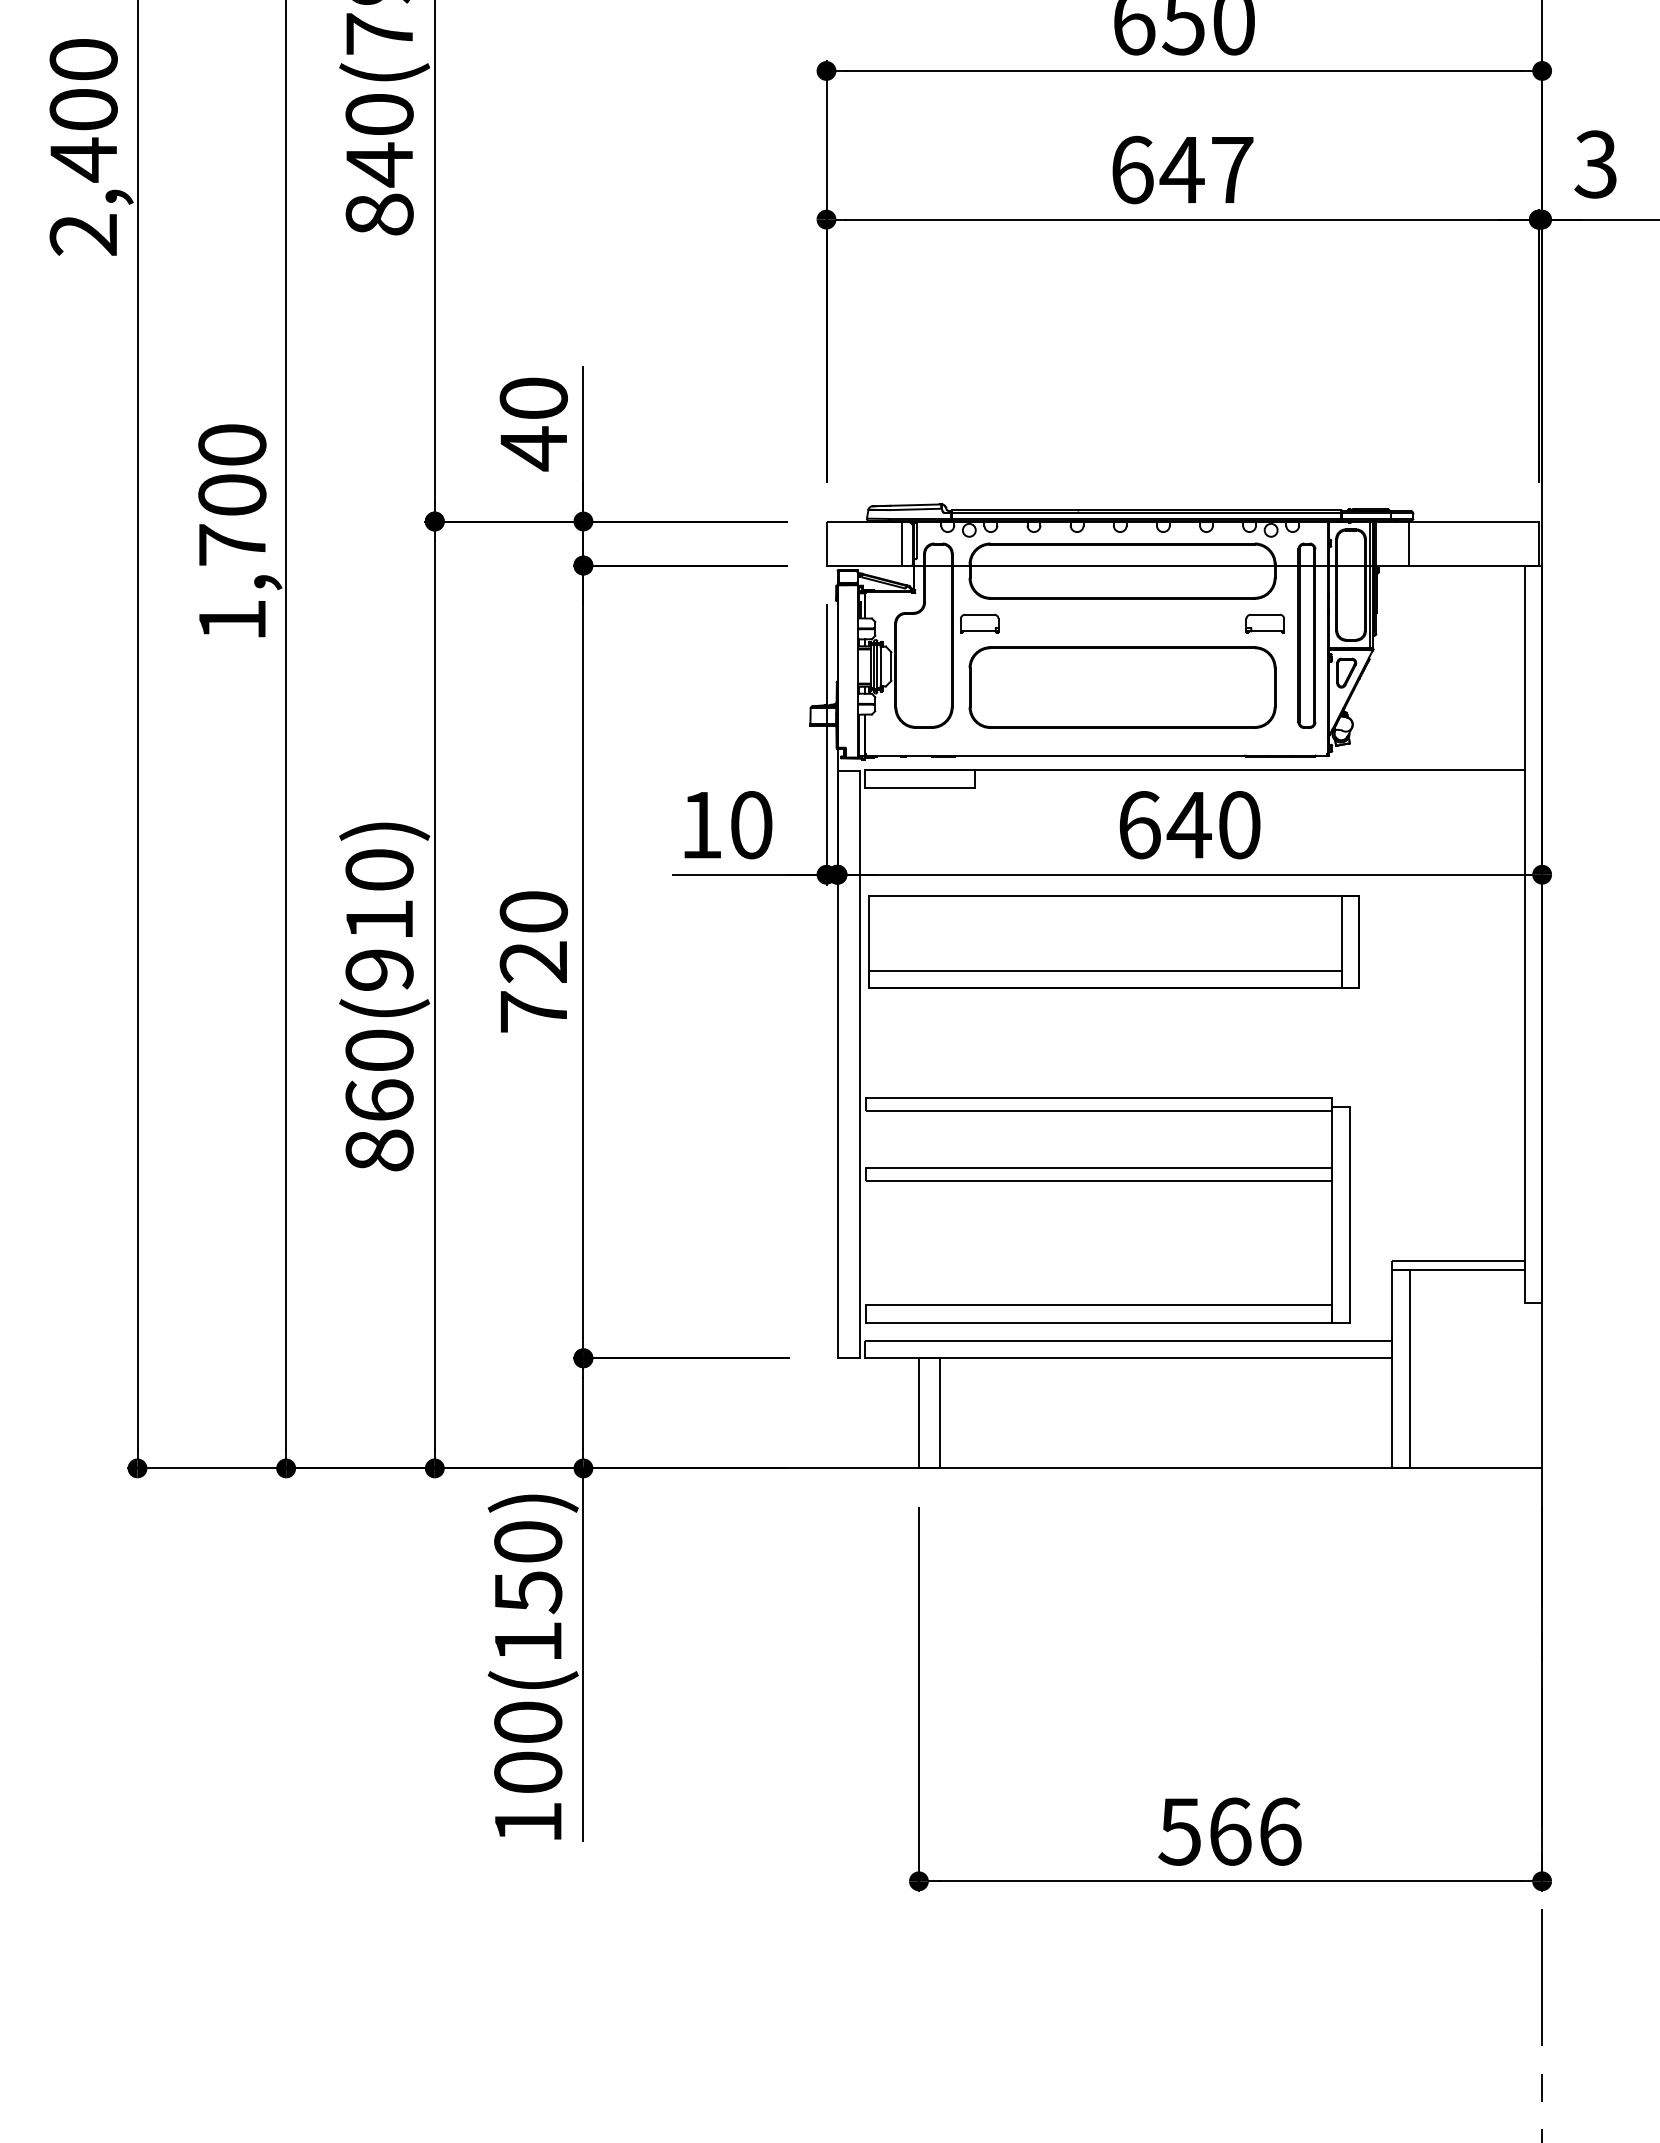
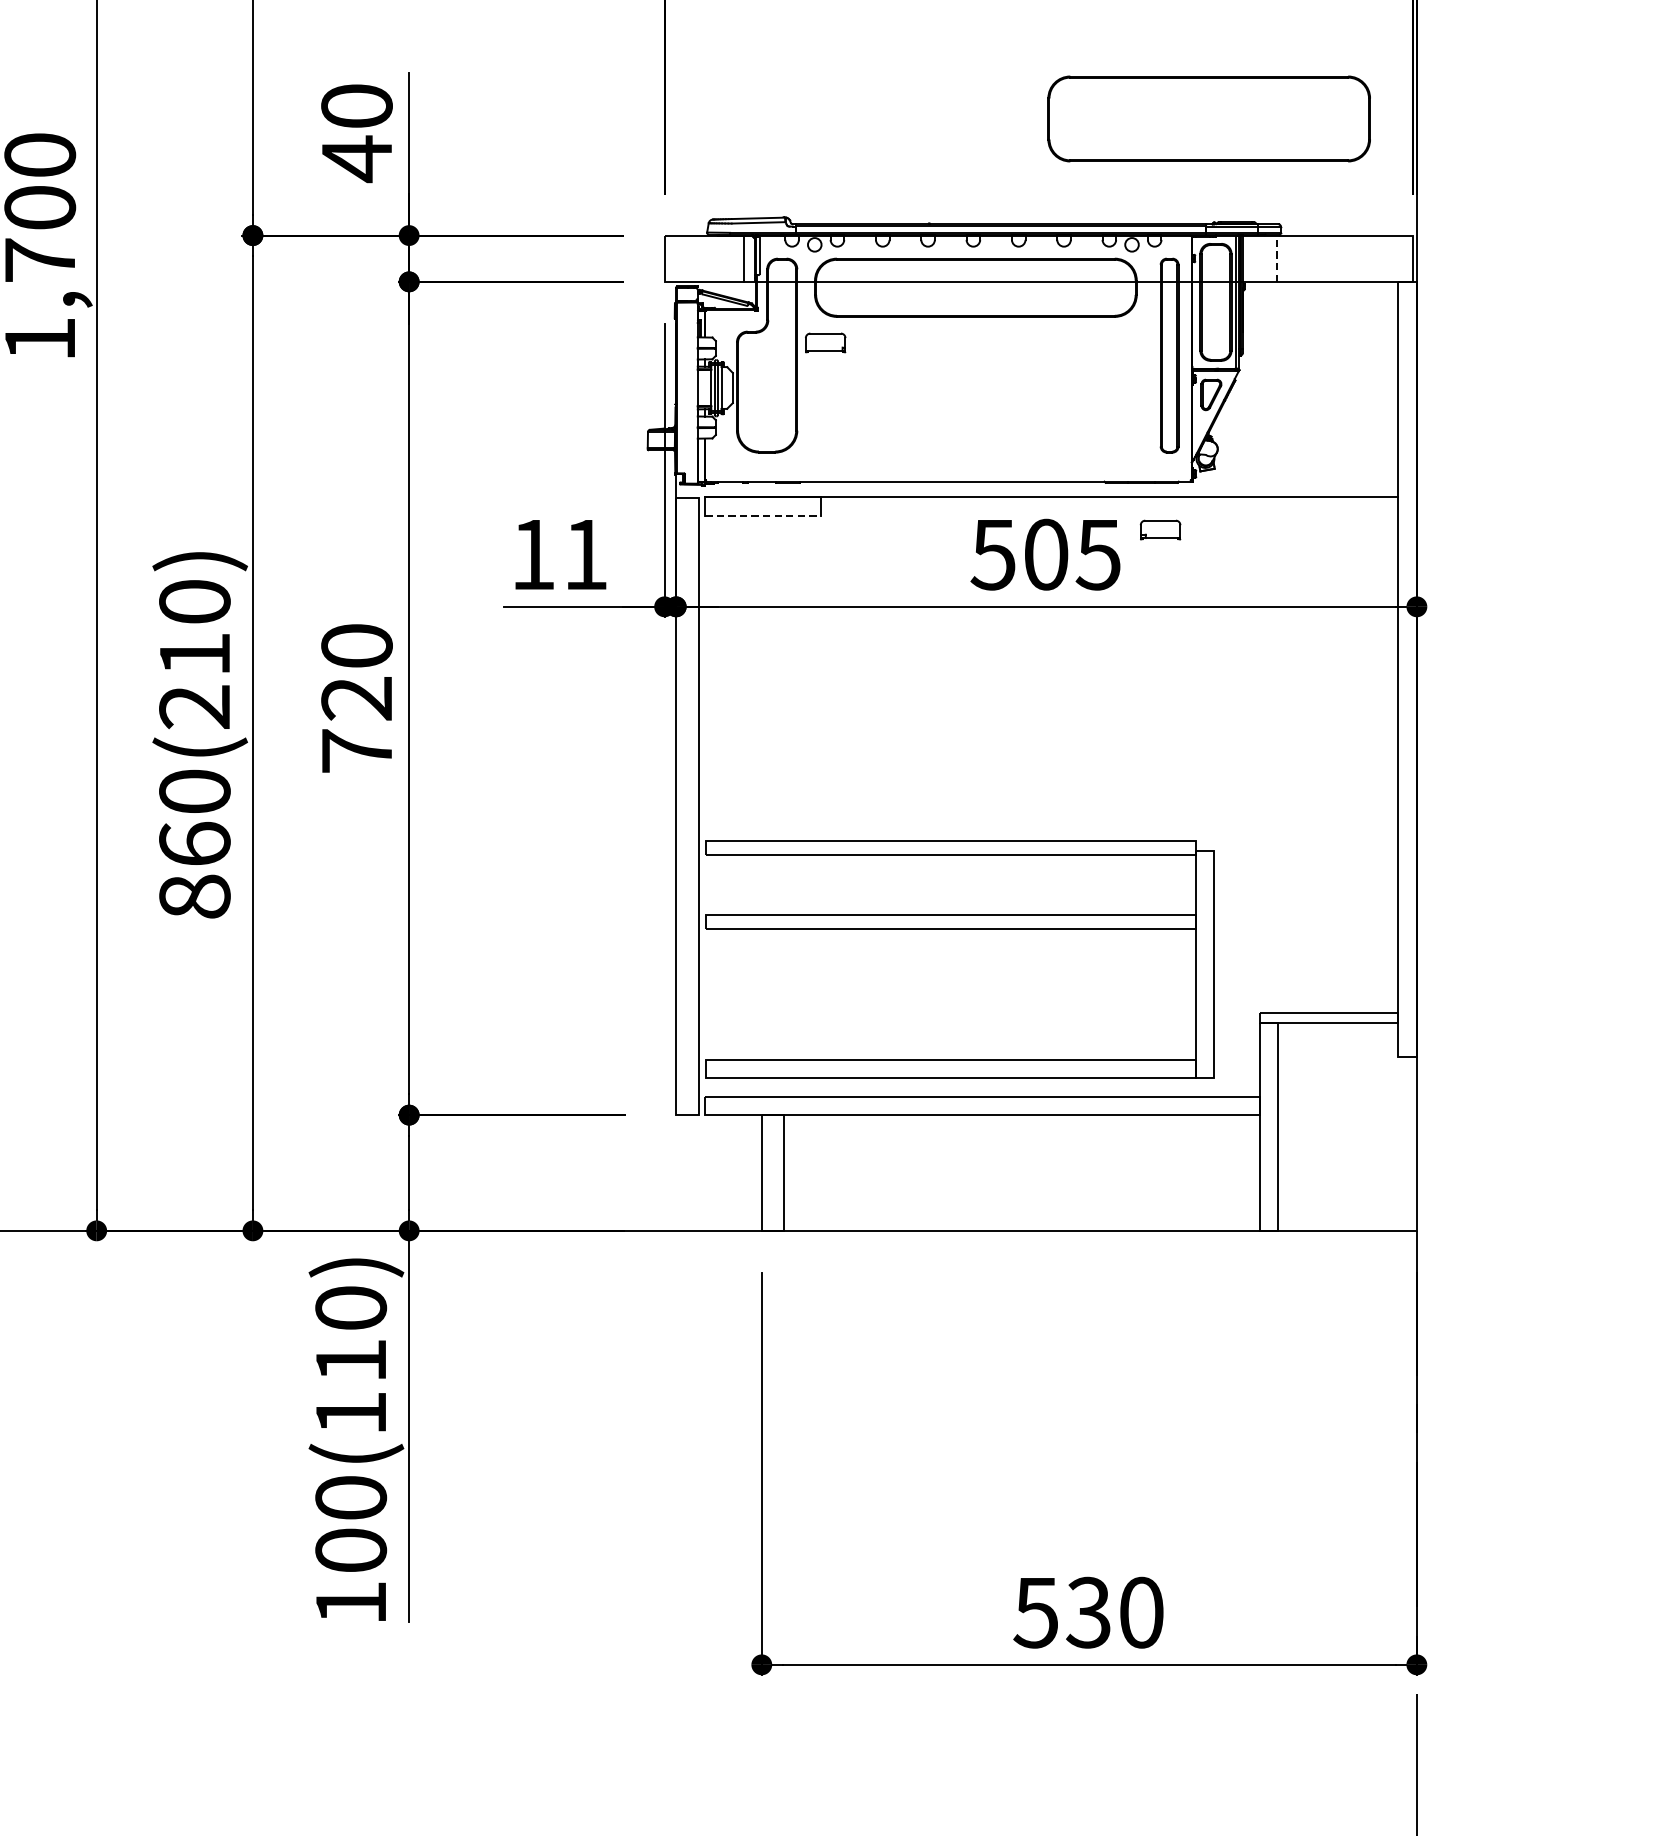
line: (1408, 543) -> (1276, 258), solid -> dashed
part: (1265, 623) -> (1160, 529), moved
part: (1122, 687) -> (1209, 118), moved
line: (920, 787) -> (763, 515), solid -> dashed
text: (751, 825) -> (585, 555), 10 -> 11
text: (1188, 825) -> (1045, 555), 640 -> 505
part: (1113, 941) -> (966, 677), removed
text: (379, 970) -> (194, 707), 860(910) -> 860(210)
text: (528, 1592) -> (351, 1361), 100(150) -> 100(110)
text: (1254, 1831) -> (1114, 1612), 566 -> 530

